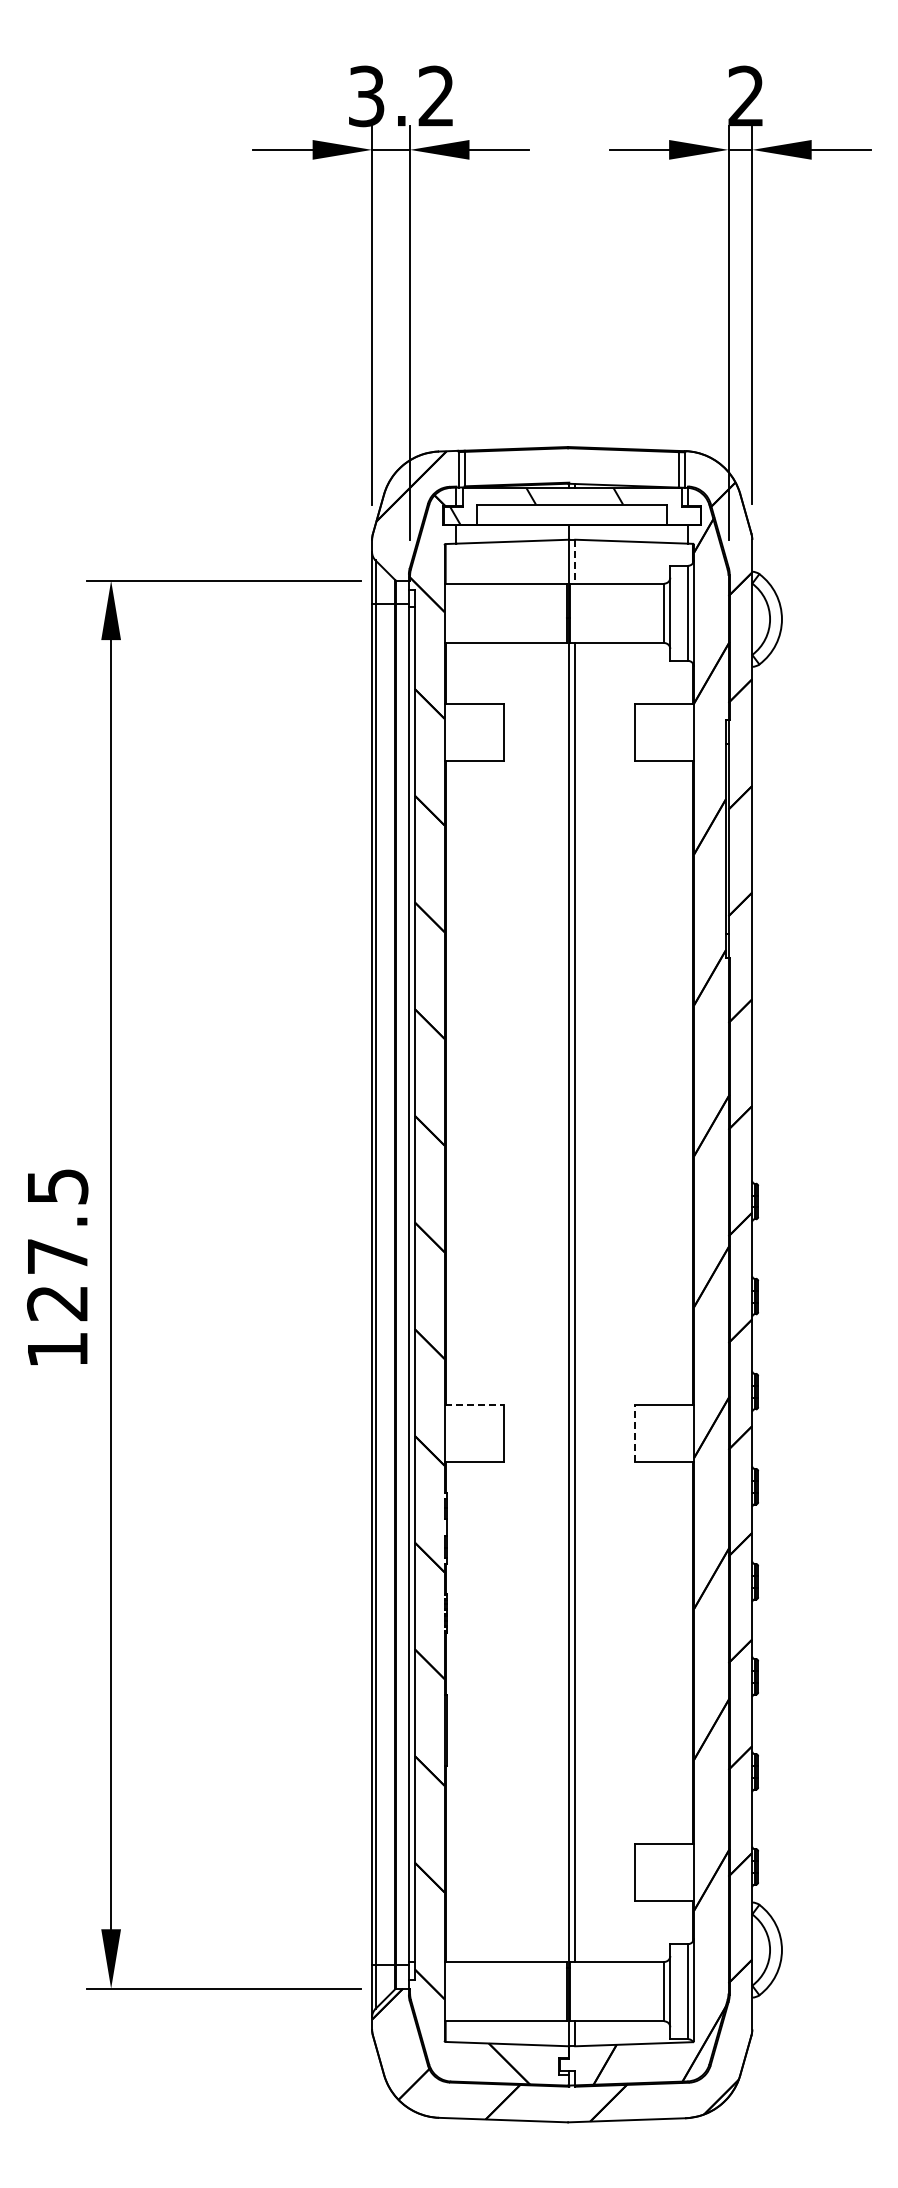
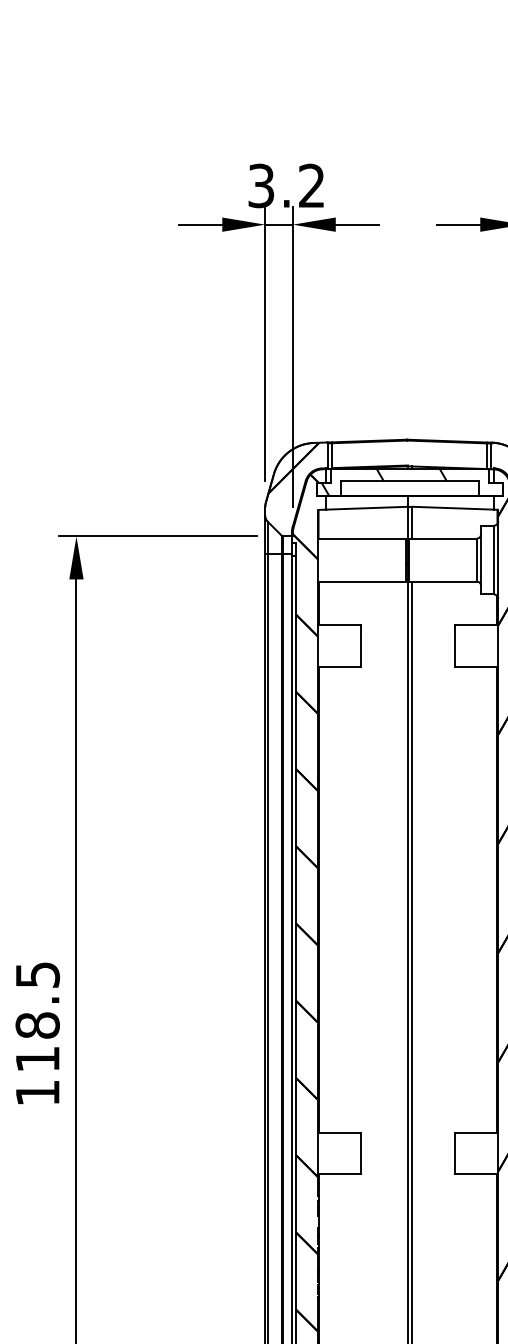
line: (575, 561) -> (412, 522), dashed -> solid
text: (57, 1279) -> (37, 1042), 127.5 -> 118.5
line: (474, 1404) -> (339, 1132), dashed -> solid
line: (634, 1433) -> (455, 1153), dashed -> solid

